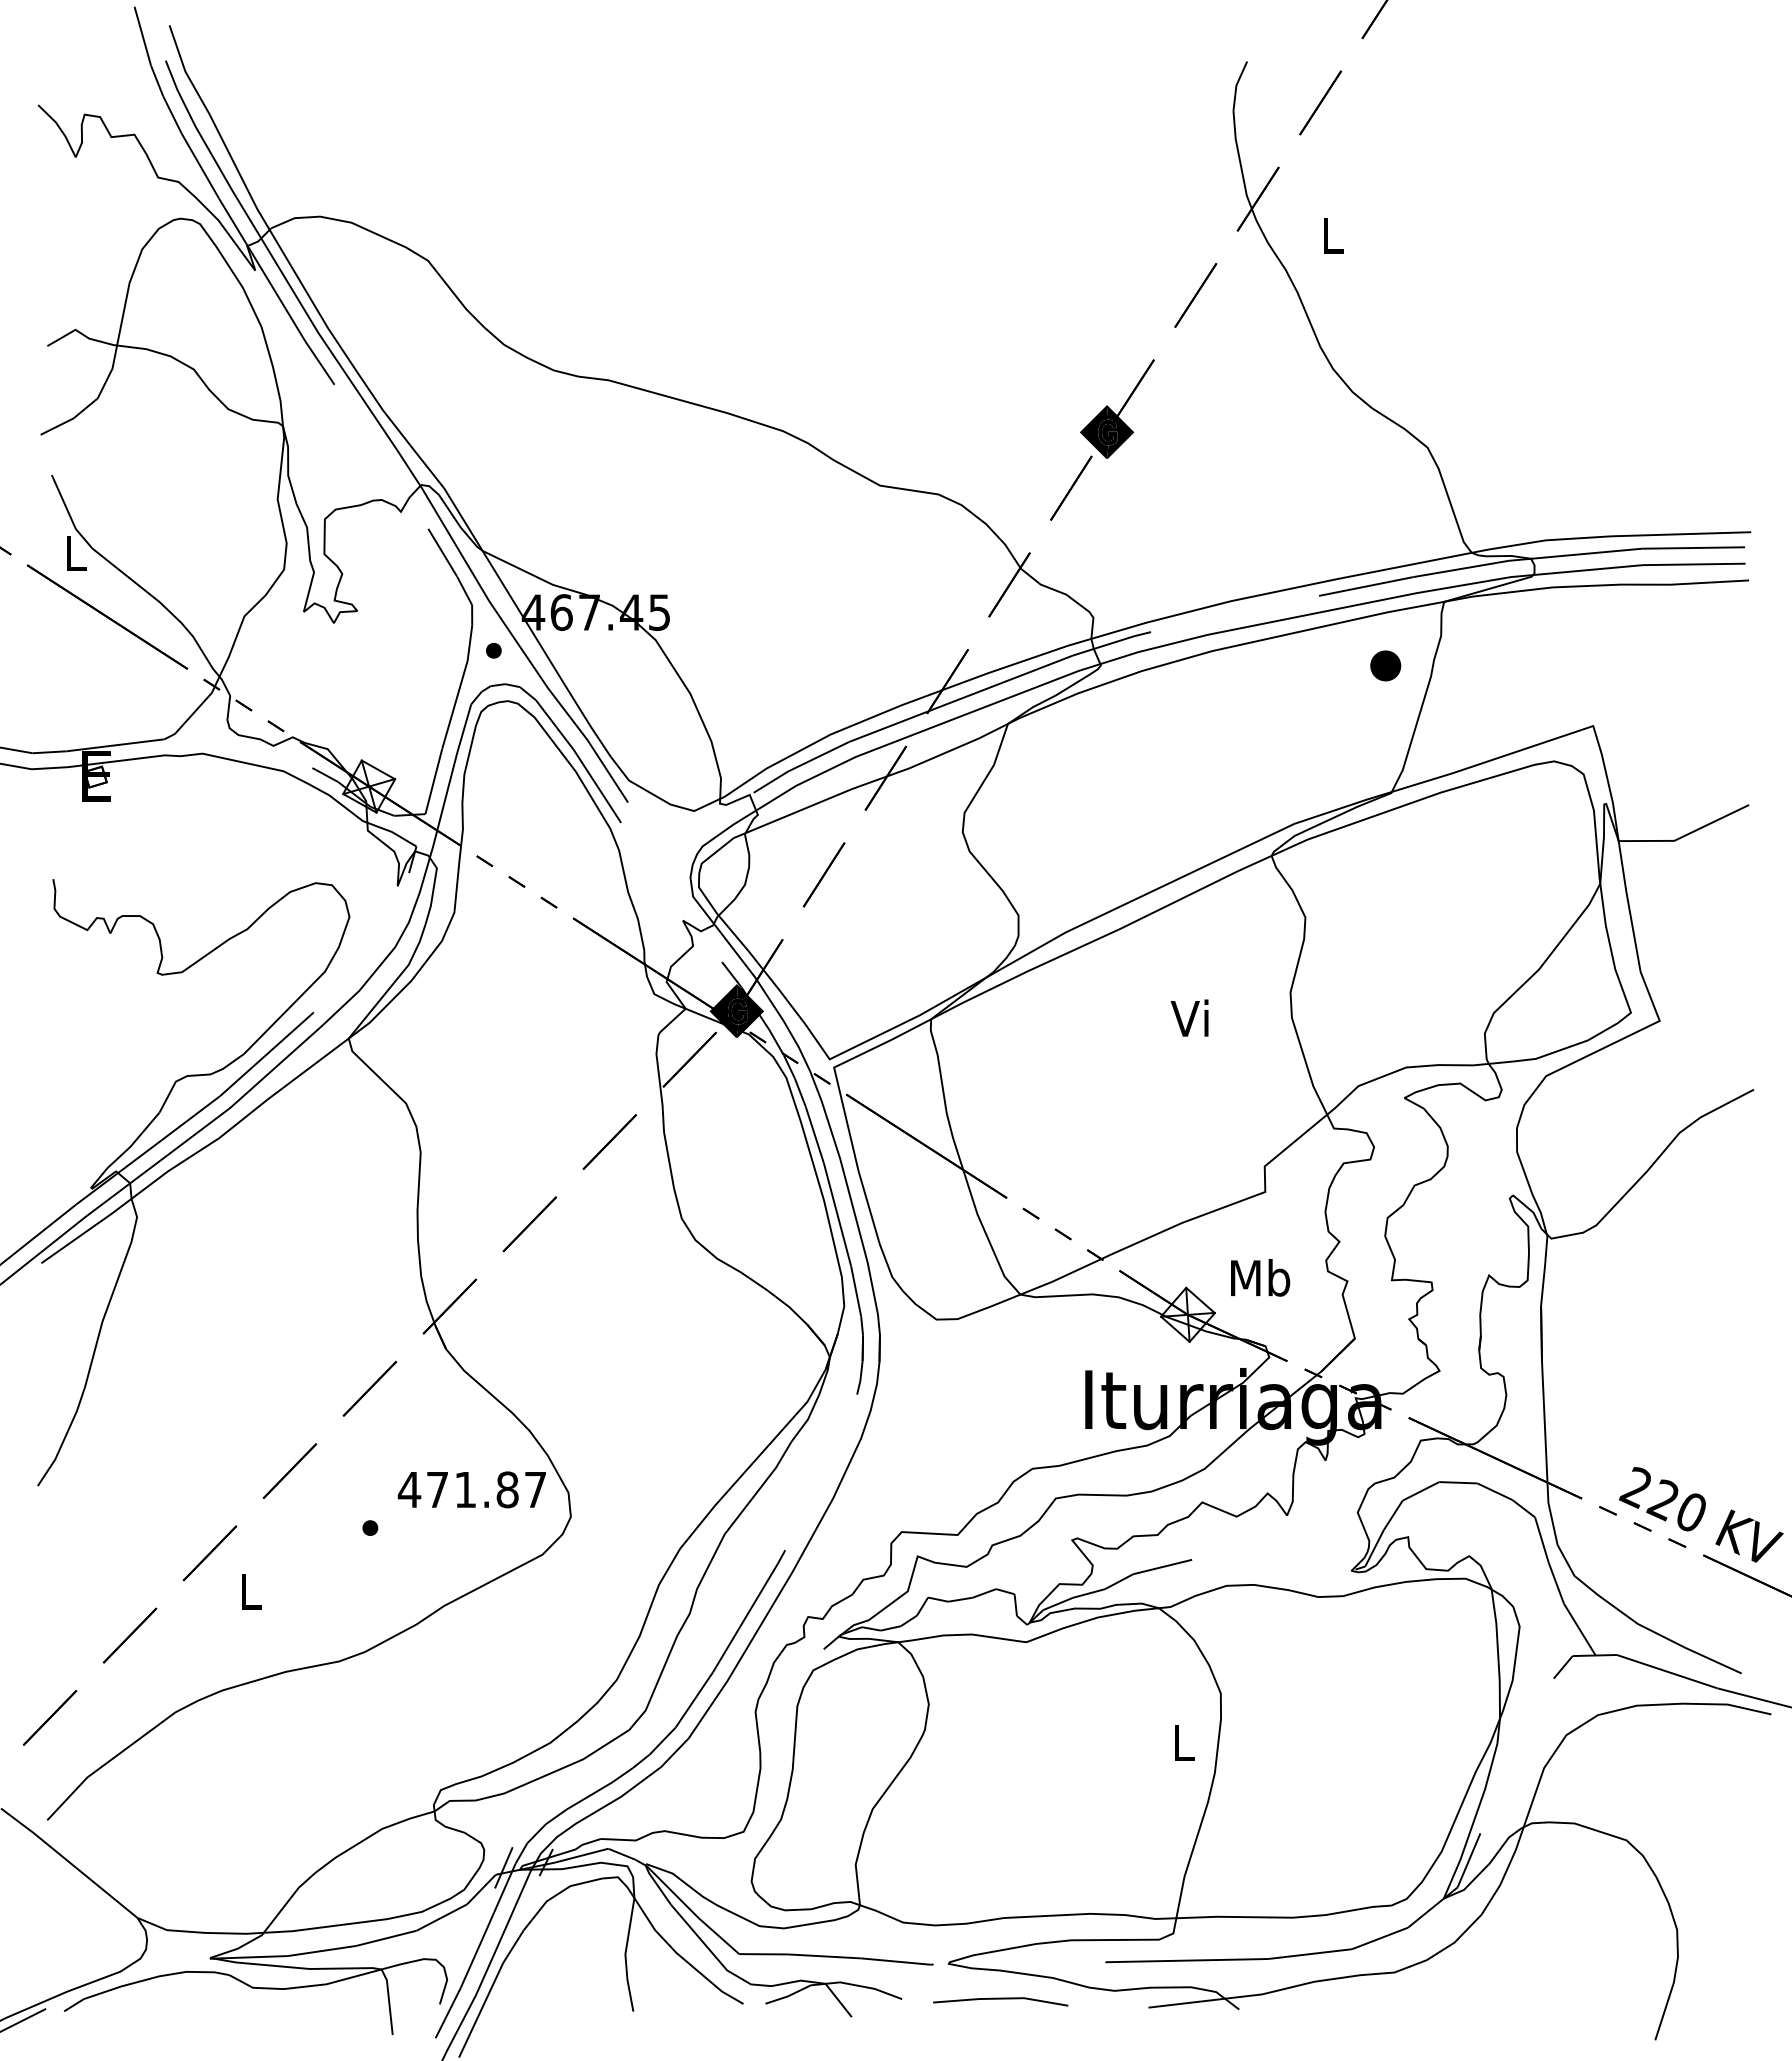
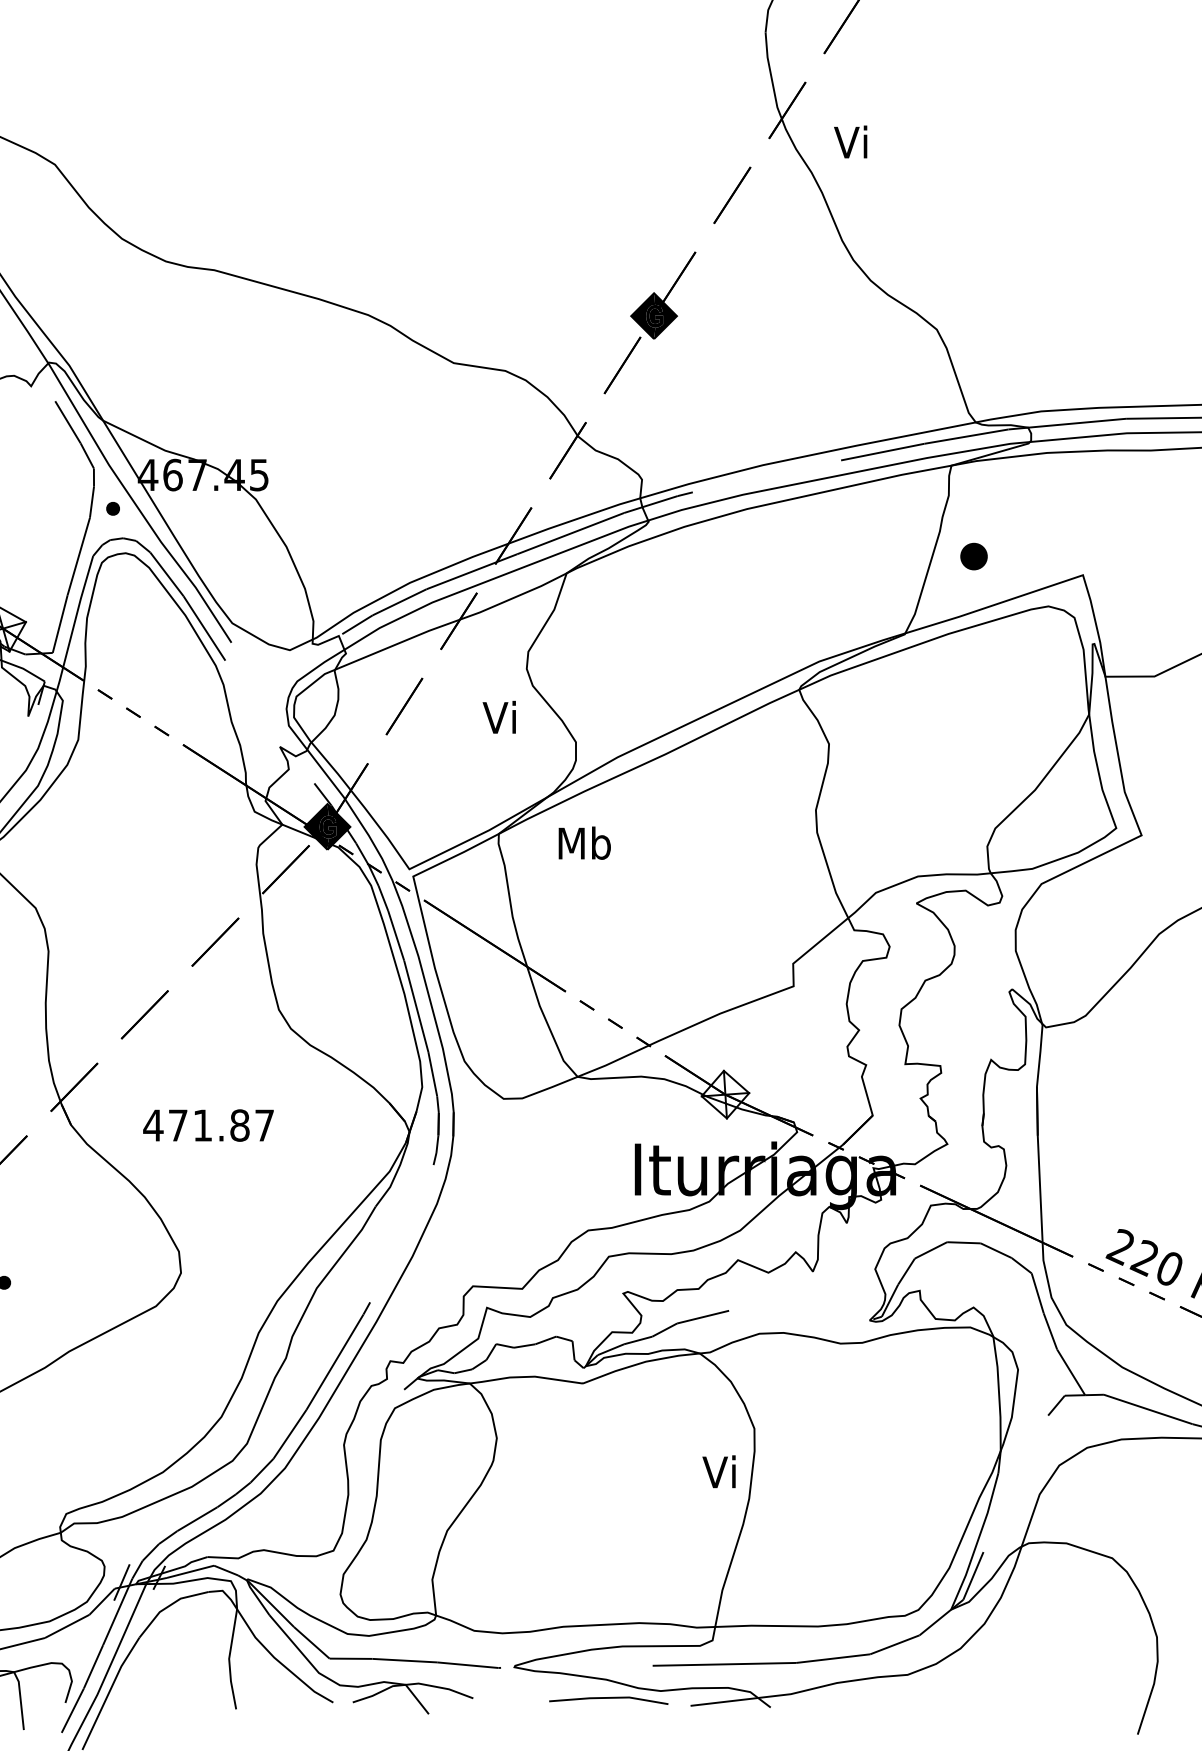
text: (1329, 234) -> (850, 141), L -> Vi
part: (1385, 665) -> (973, 556), moved
text: (1189, 1017) -> (499, 716), moved
text: (1260, 1277) -> (584, 842), moved
text: (471, 1489) -> (208, 1125), moved
text: (1180, 1741) -> (718, 1471), L -> Vi
line: (1000, 1999) -> (608, 1698), moved

